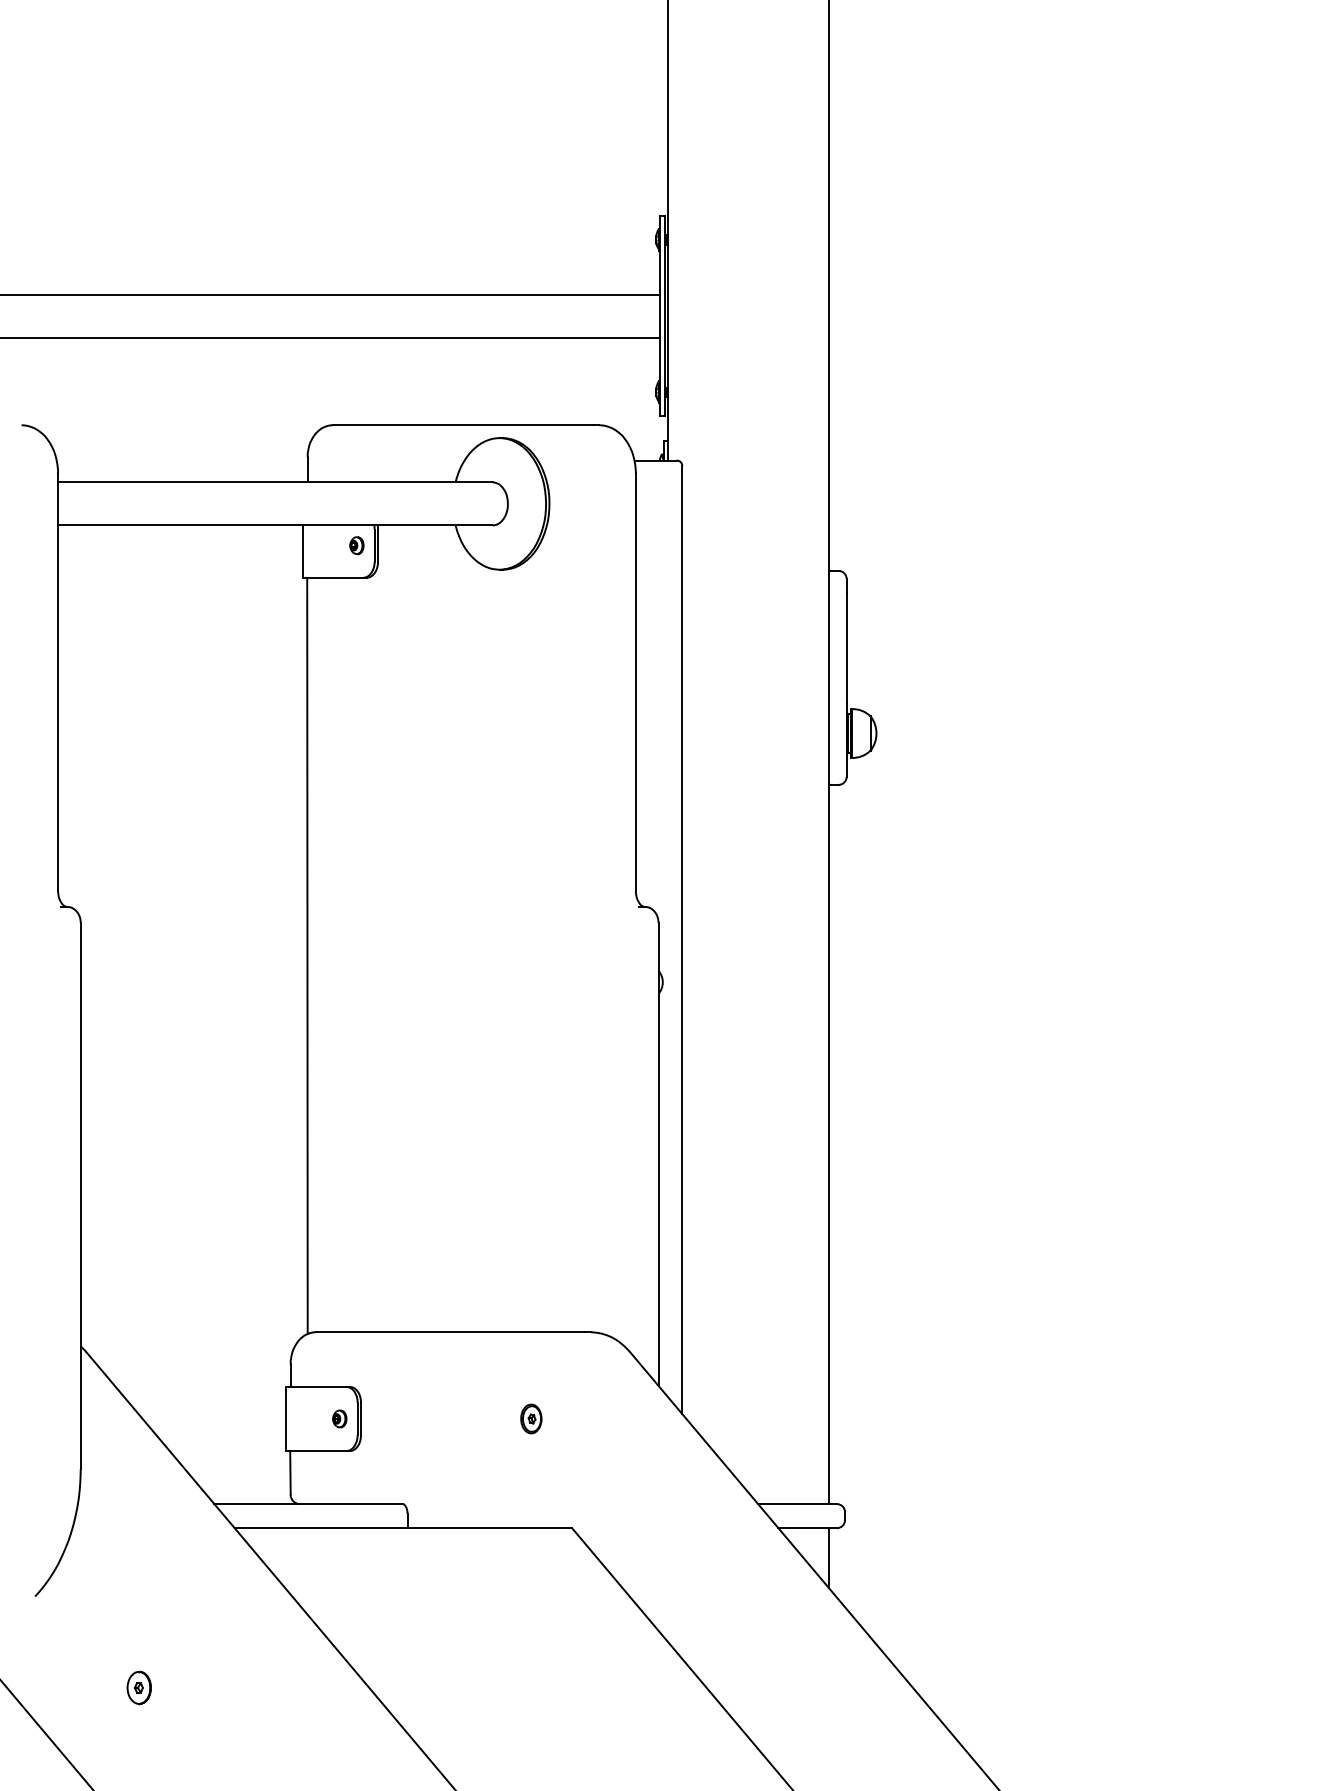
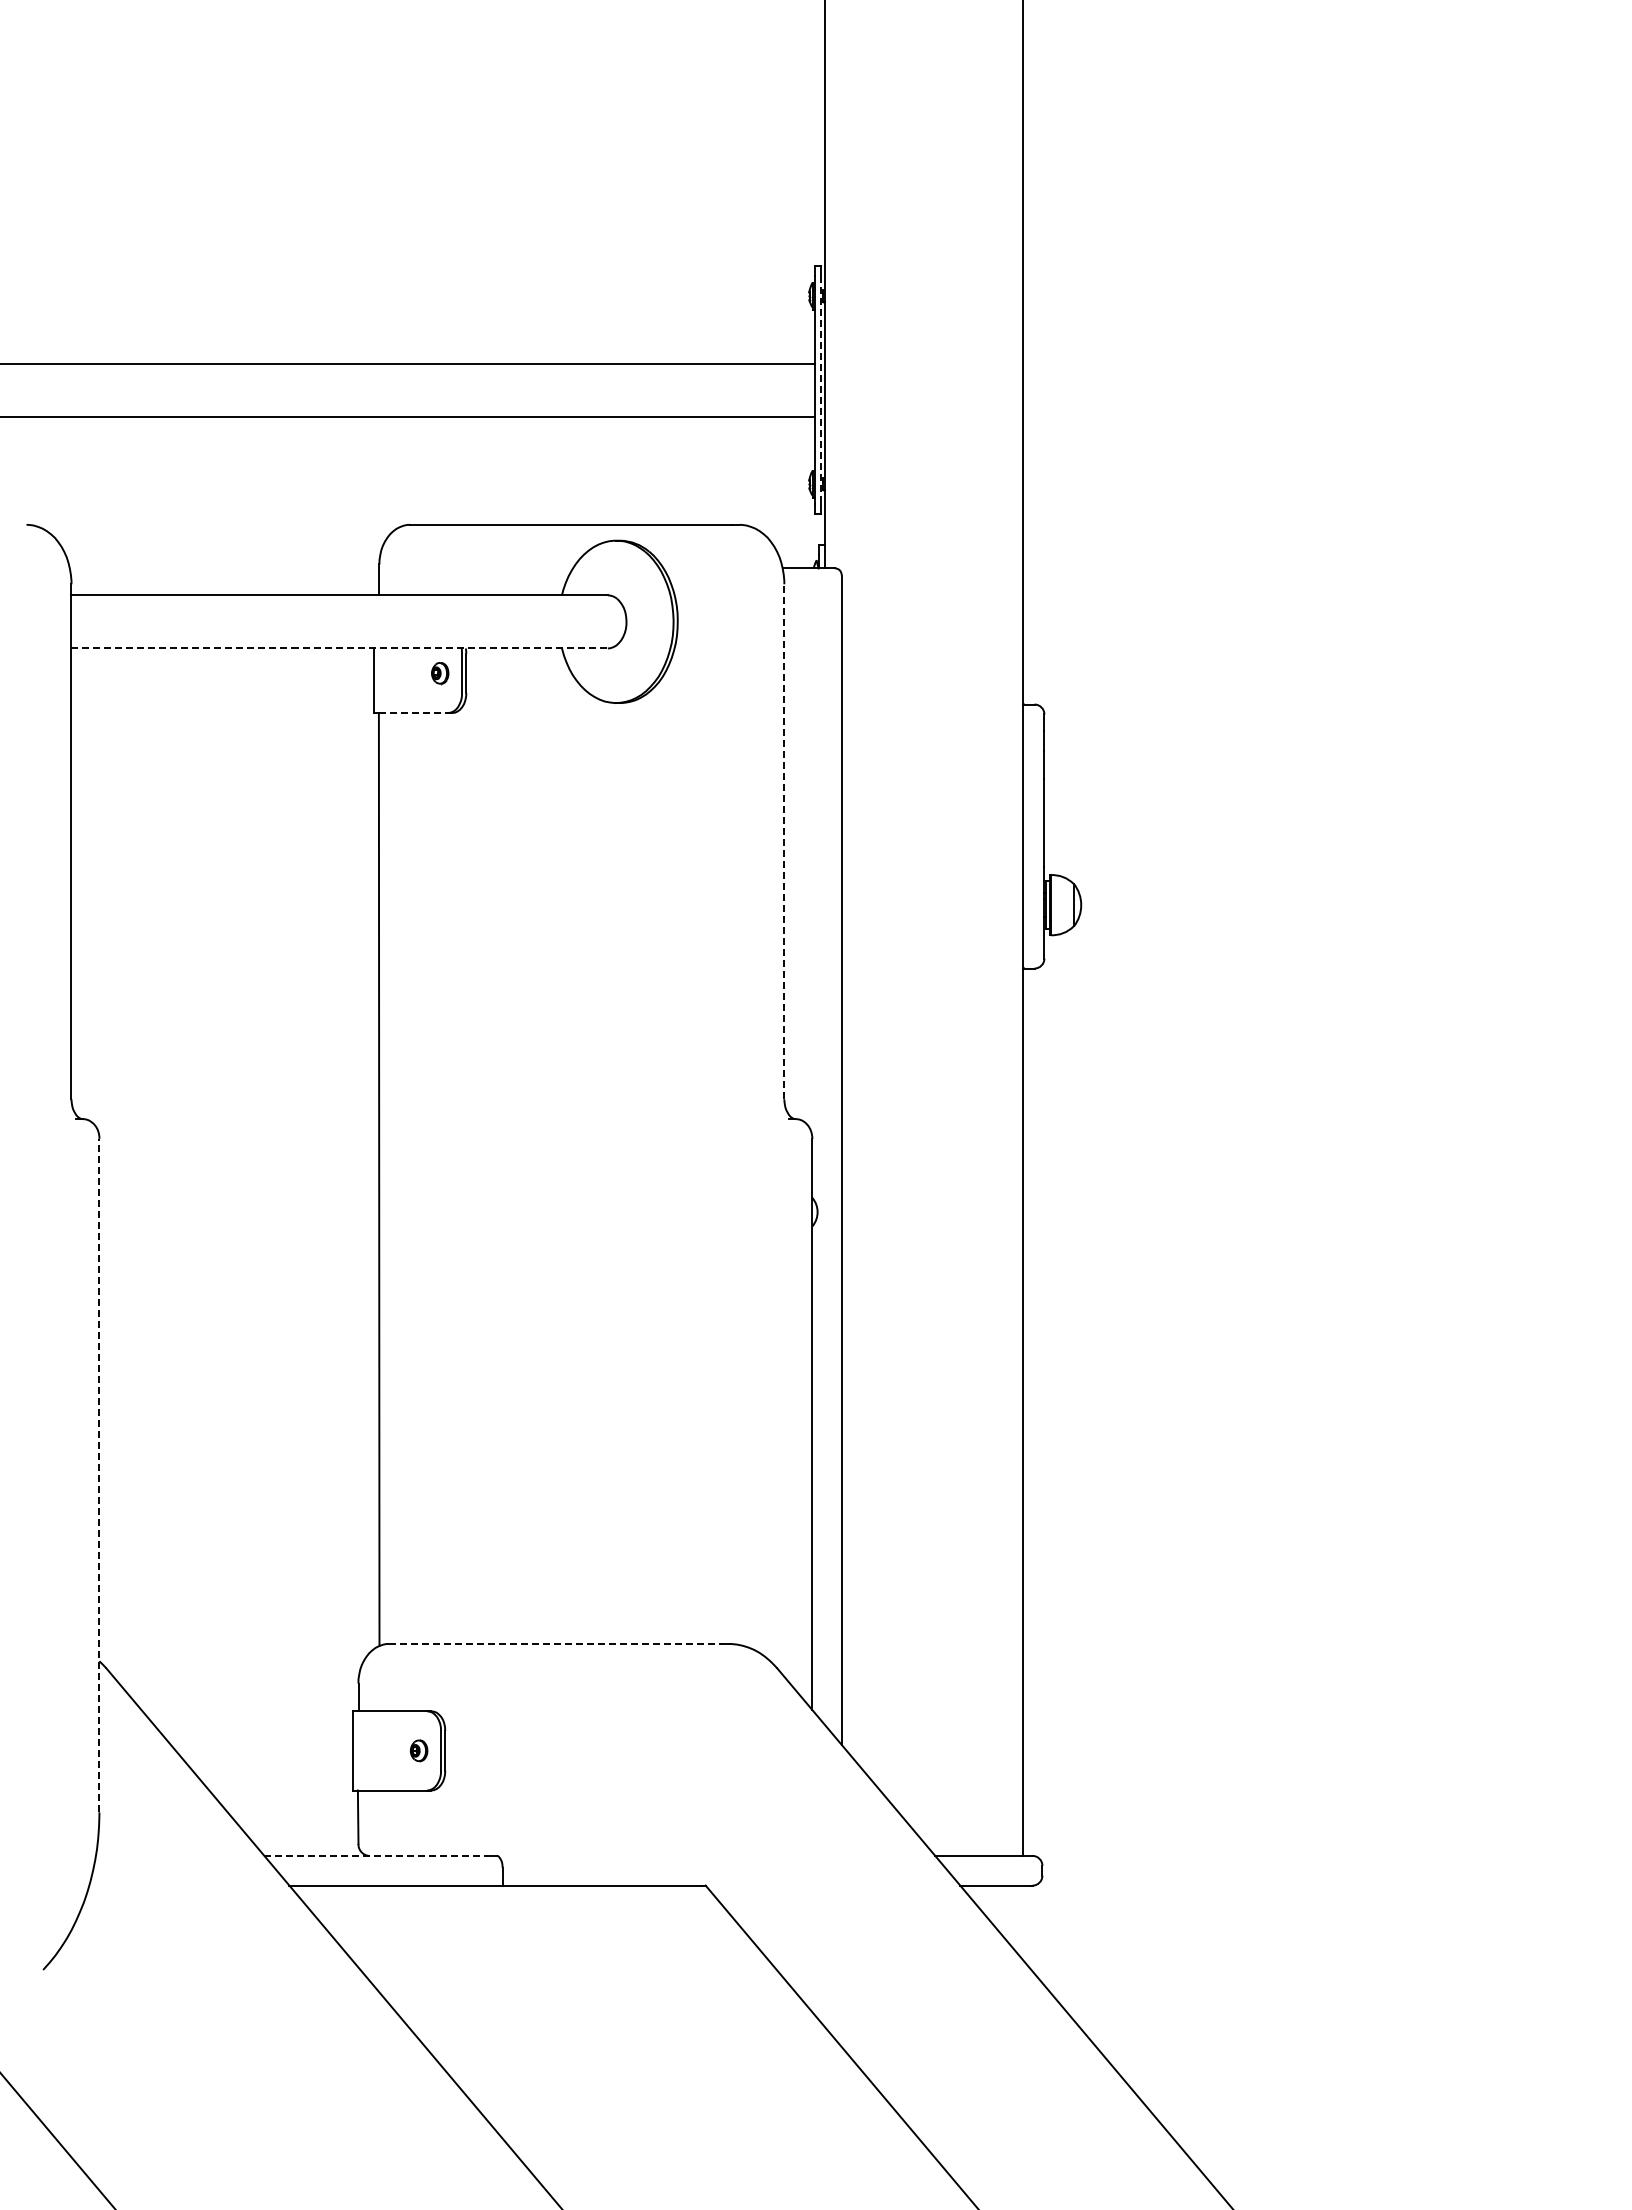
line: (665, 316) -> (820, 390), solid -> dashed
line: (276, 525) -> (340, 648), solid -> dashed
line: (335, 578) -> (413, 713), solid -> dashed
line: (635, 681) -> (784, 841), solid -> dashed
line: (80, 1195) -> (99, 1475), solid -> dashed
line: (451, 1331) -> (556, 1643), solid -> dashed
part: (531, 1418) -> (655, 1750), removed
line: (305, 1503) -> (376, 1855), solid -> dashed
line: (828, 1558) -> (1022, 1922), removed
part: (139, 1687) -> (171, 2082), removed

